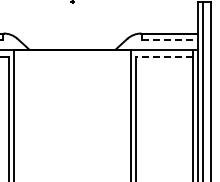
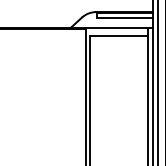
line: (169, 39) -> (124, 18), dashed -> solid
line: (164, 57) -> (119, 36), dashed -> solid

